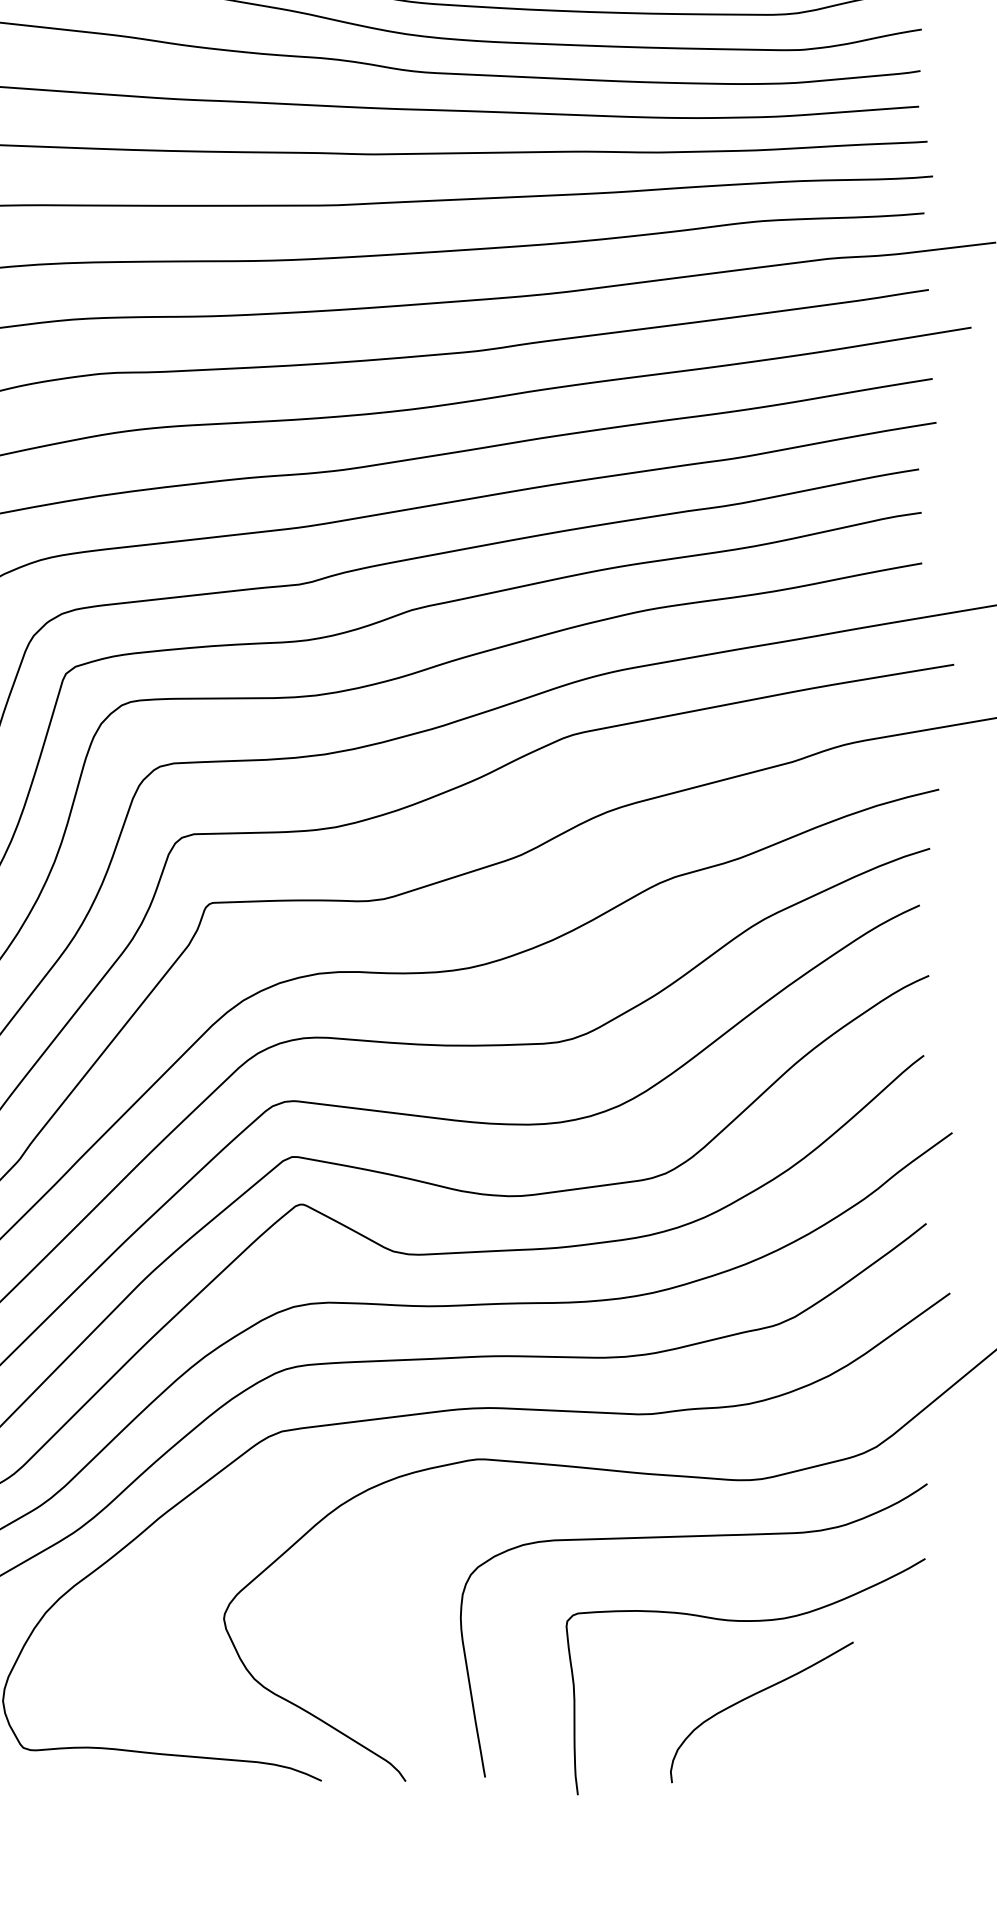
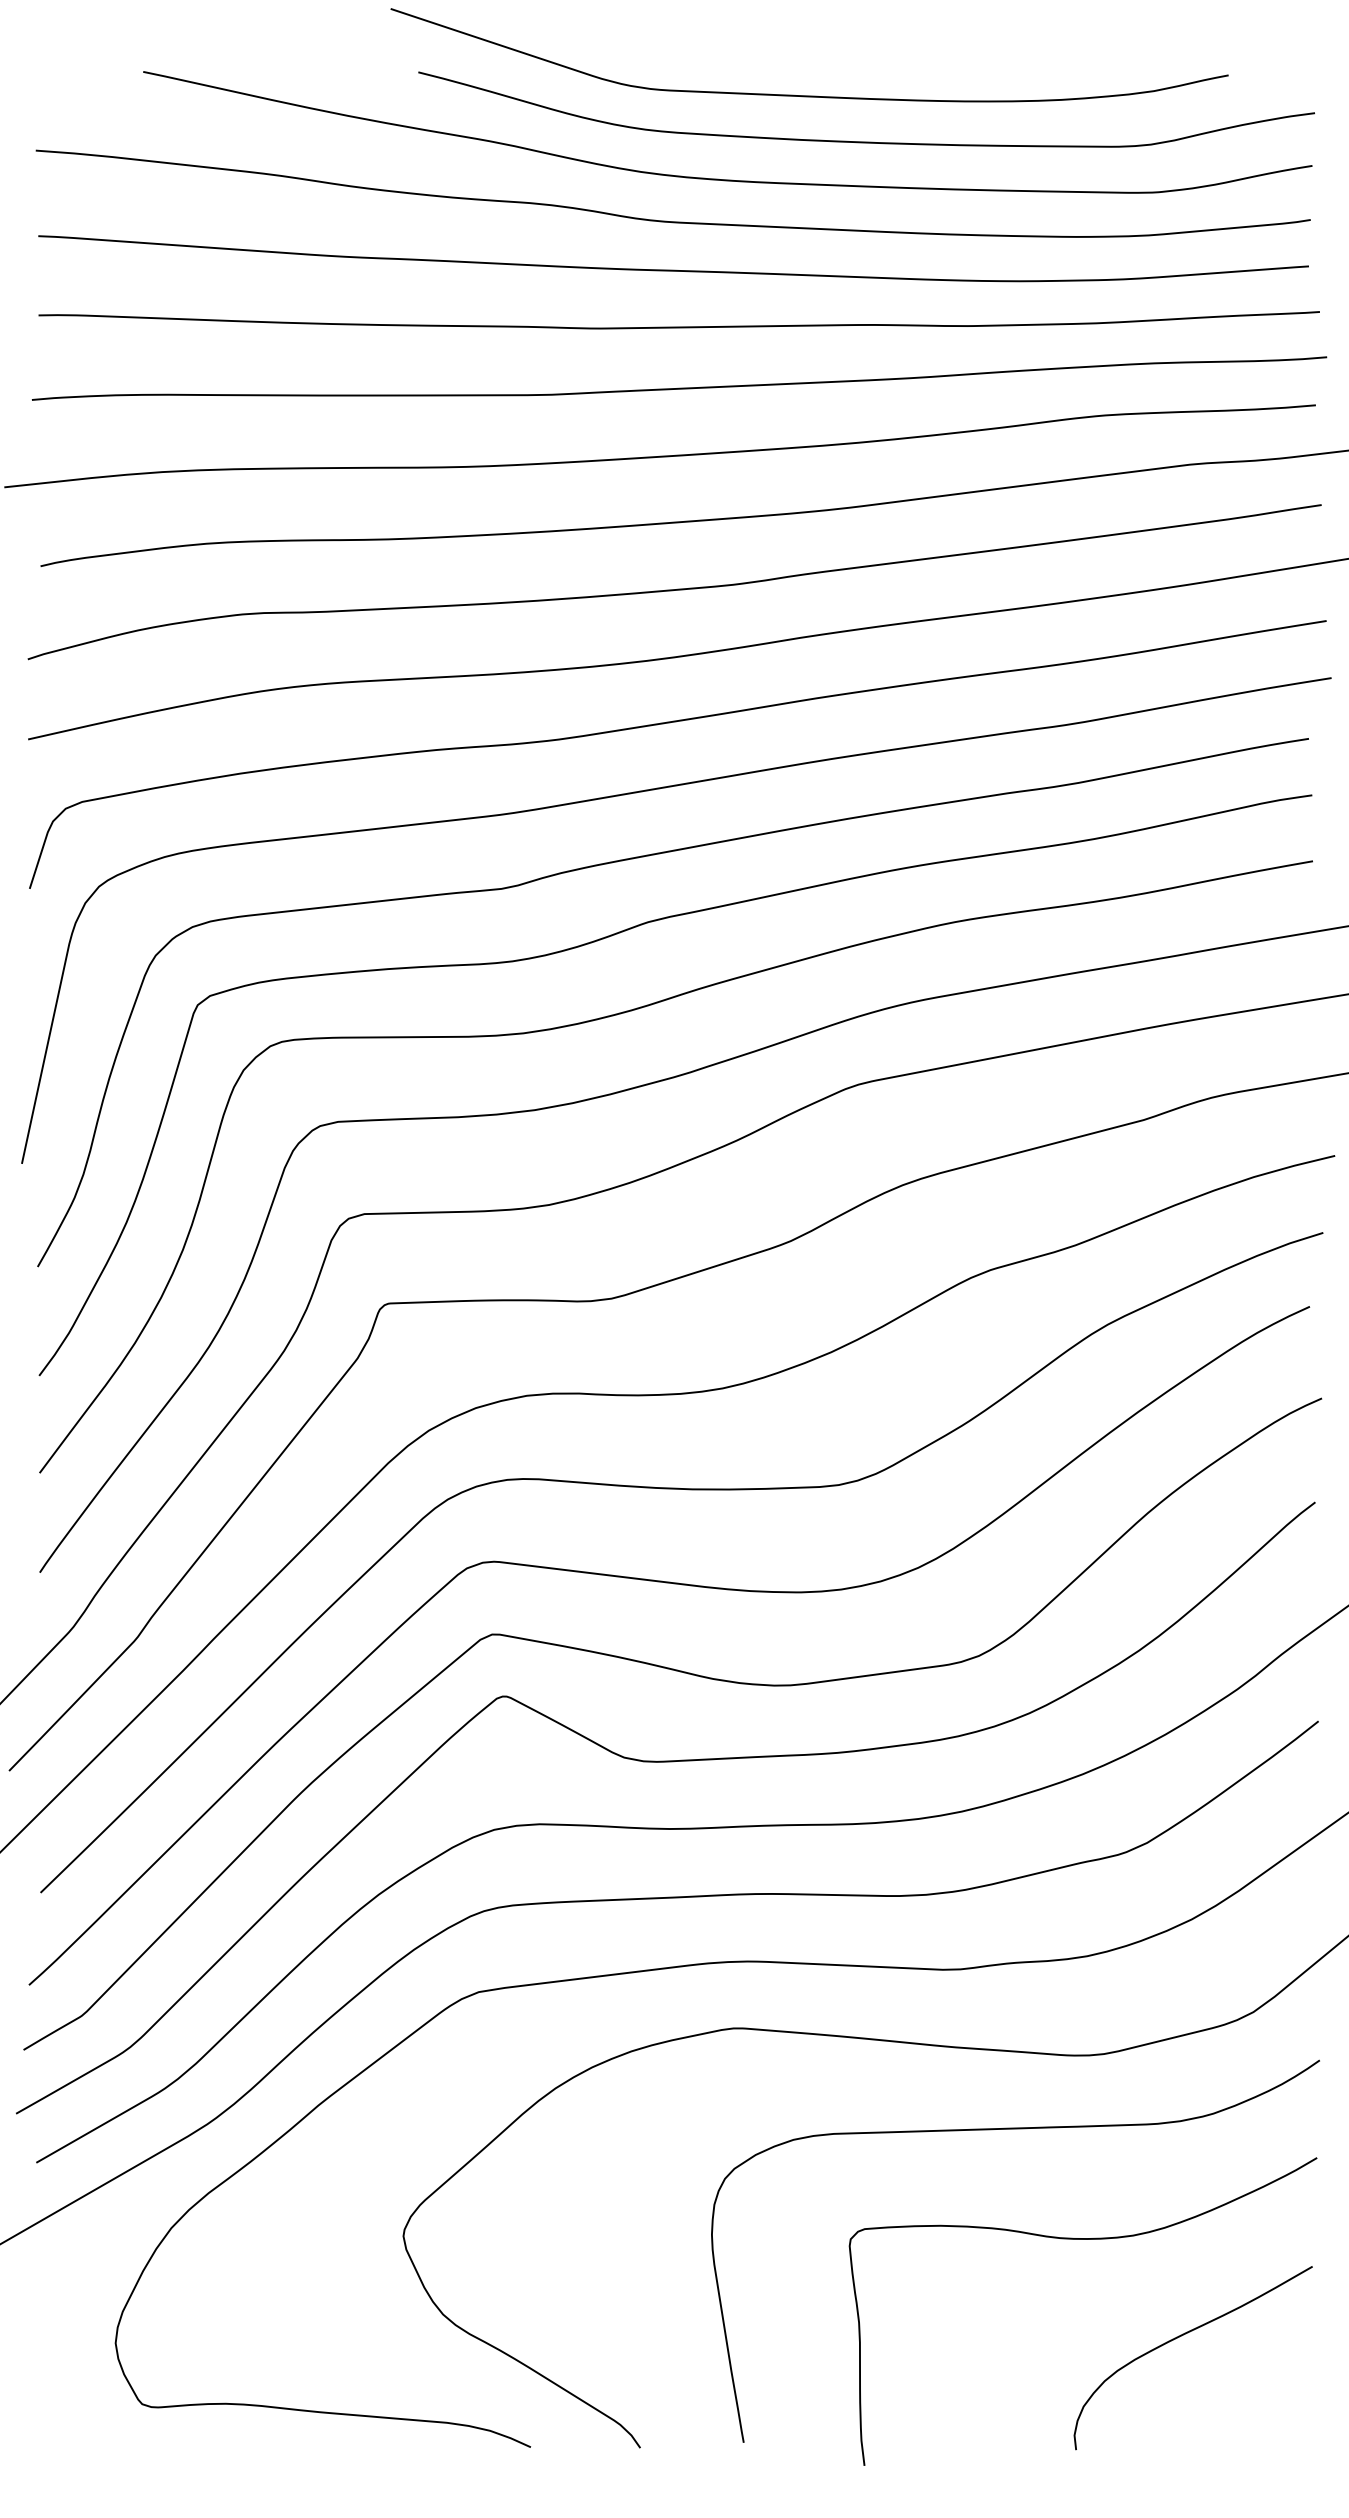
curve: (752, 1695) -> (1181, 2336), moved

